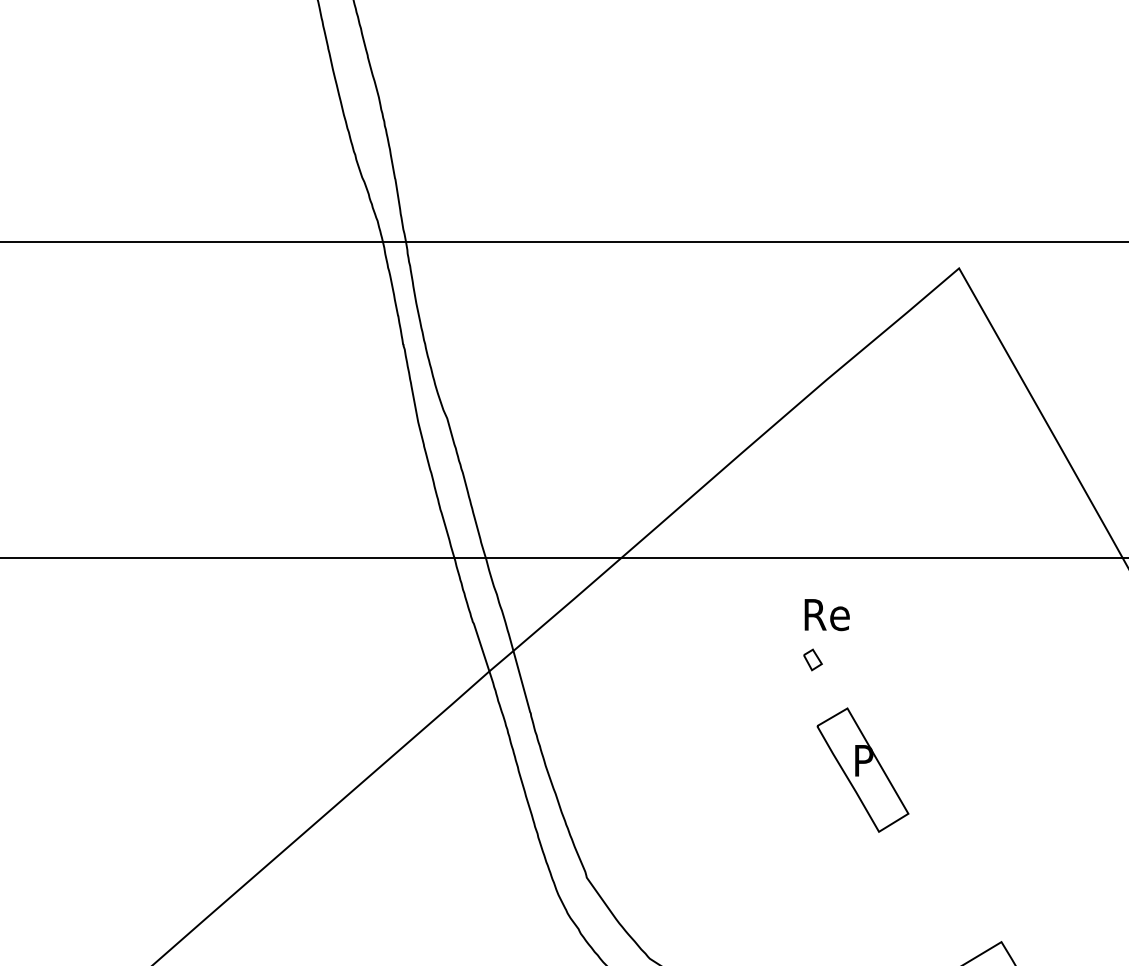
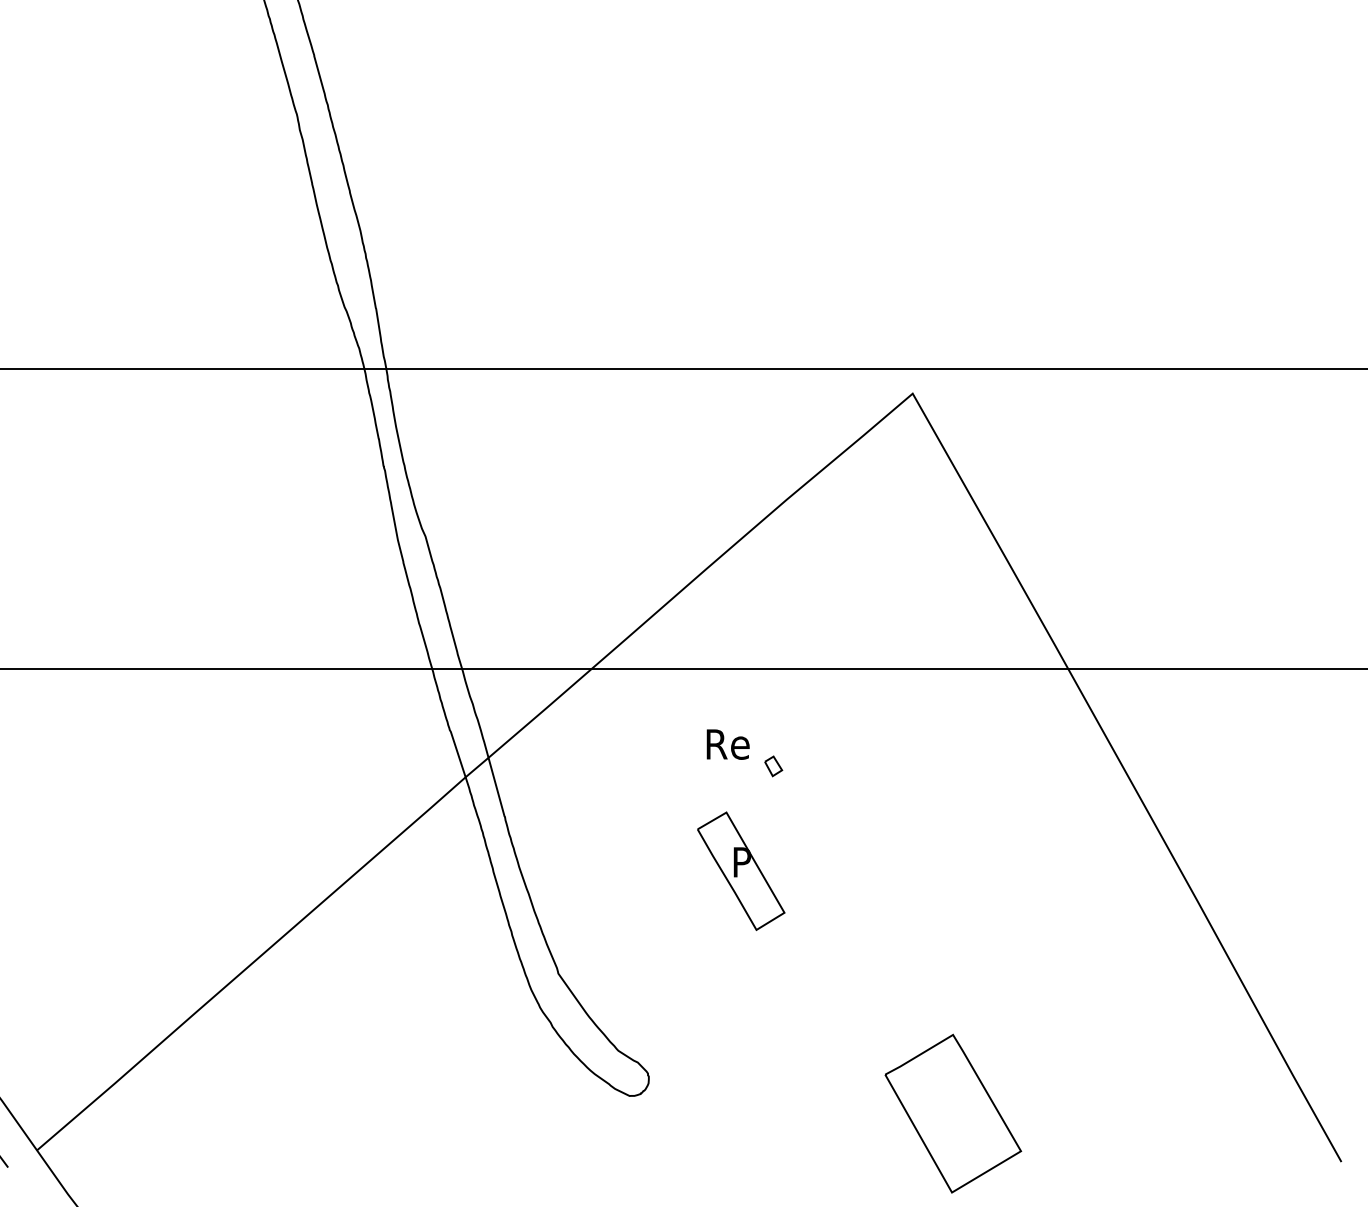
text: (826, 614) -> (727, 744), moved
part: (863, 769) -> (741, 870), moved

